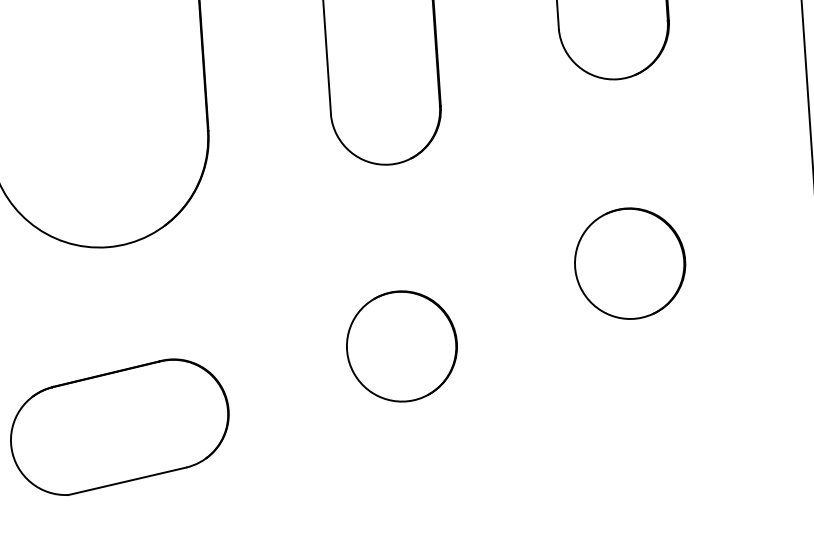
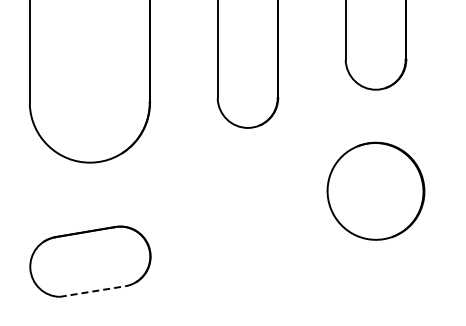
part: (629, 262) -> (375, 190), size x1.6
part: (401, 345) -> (247, 227), removed
line: (129, 481) -> (93, 291), solid -> dashed

